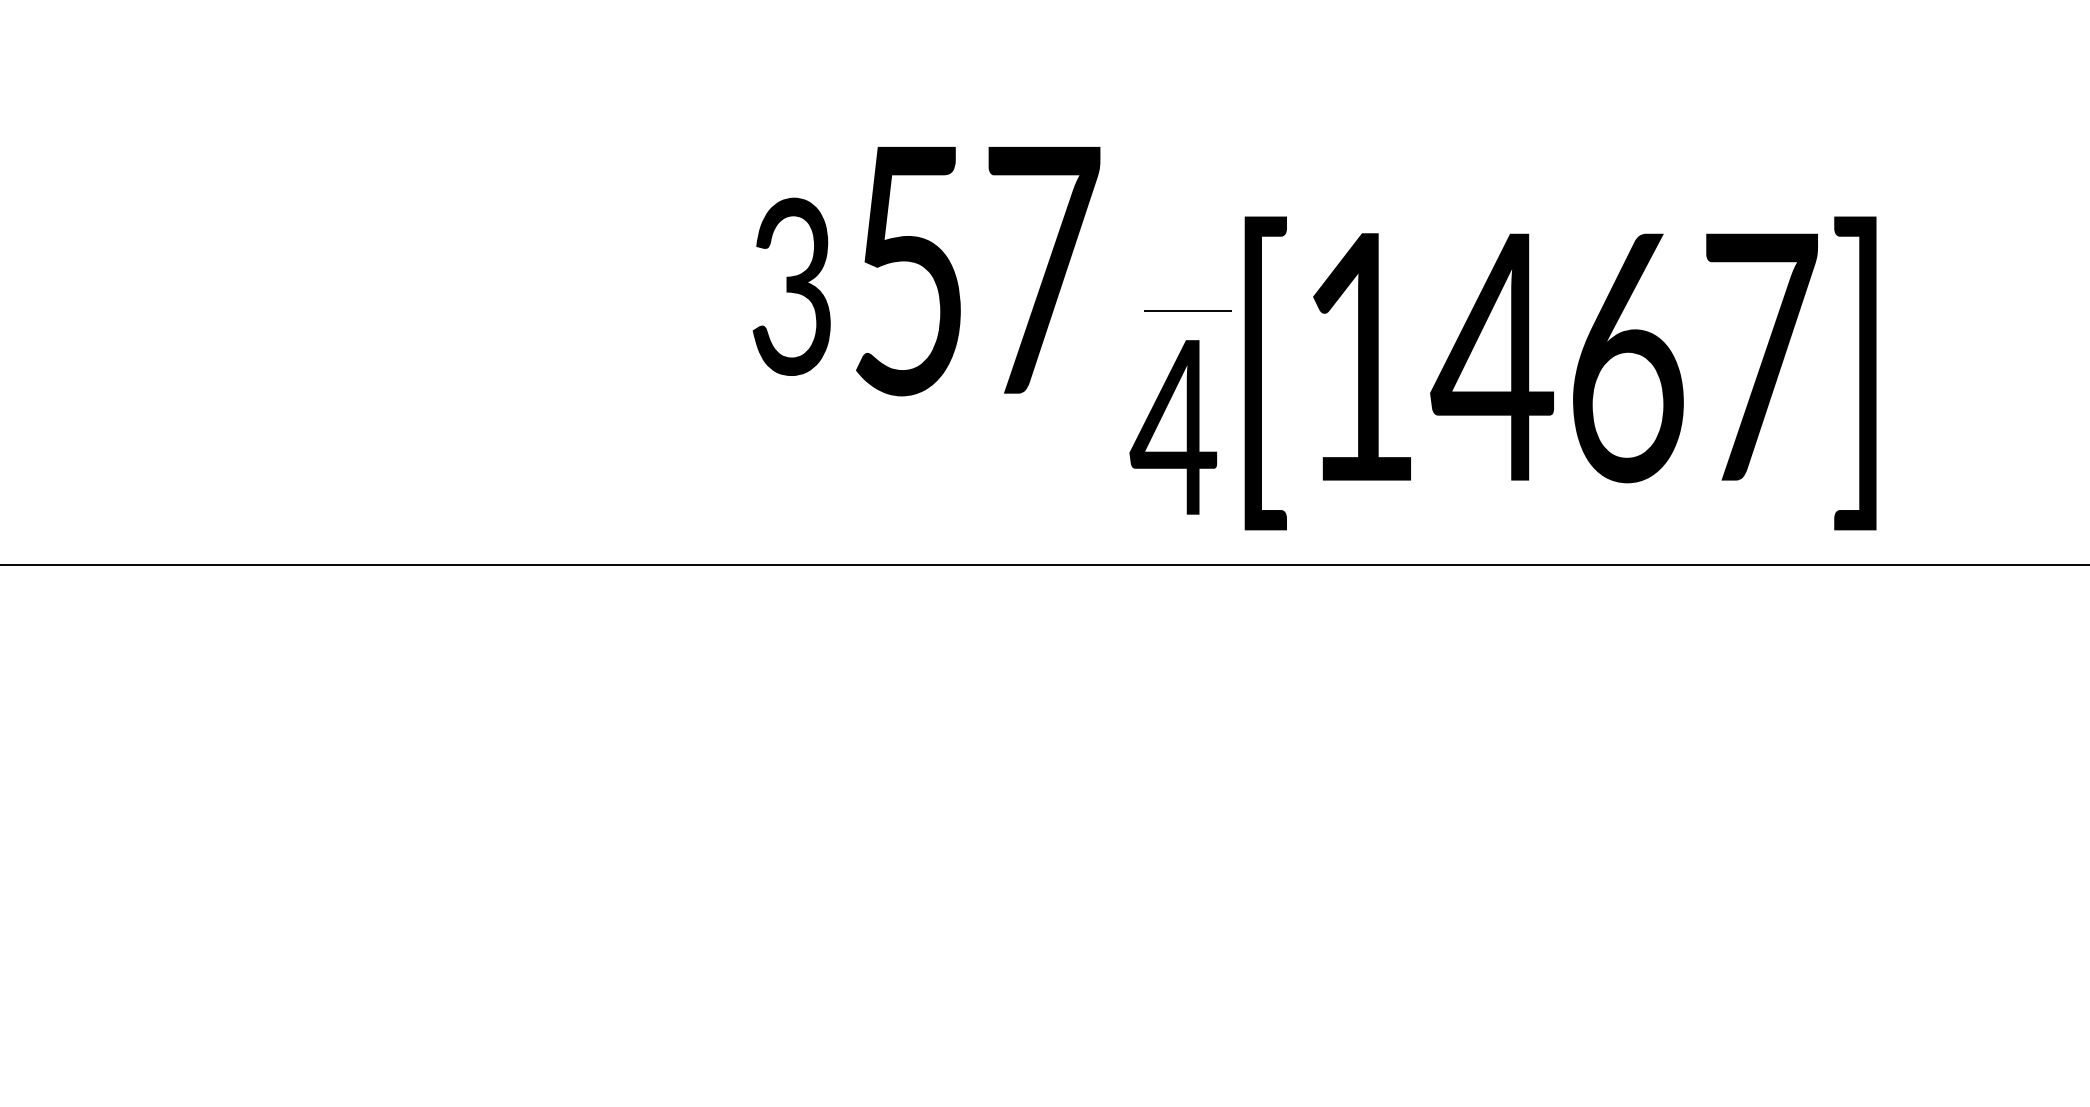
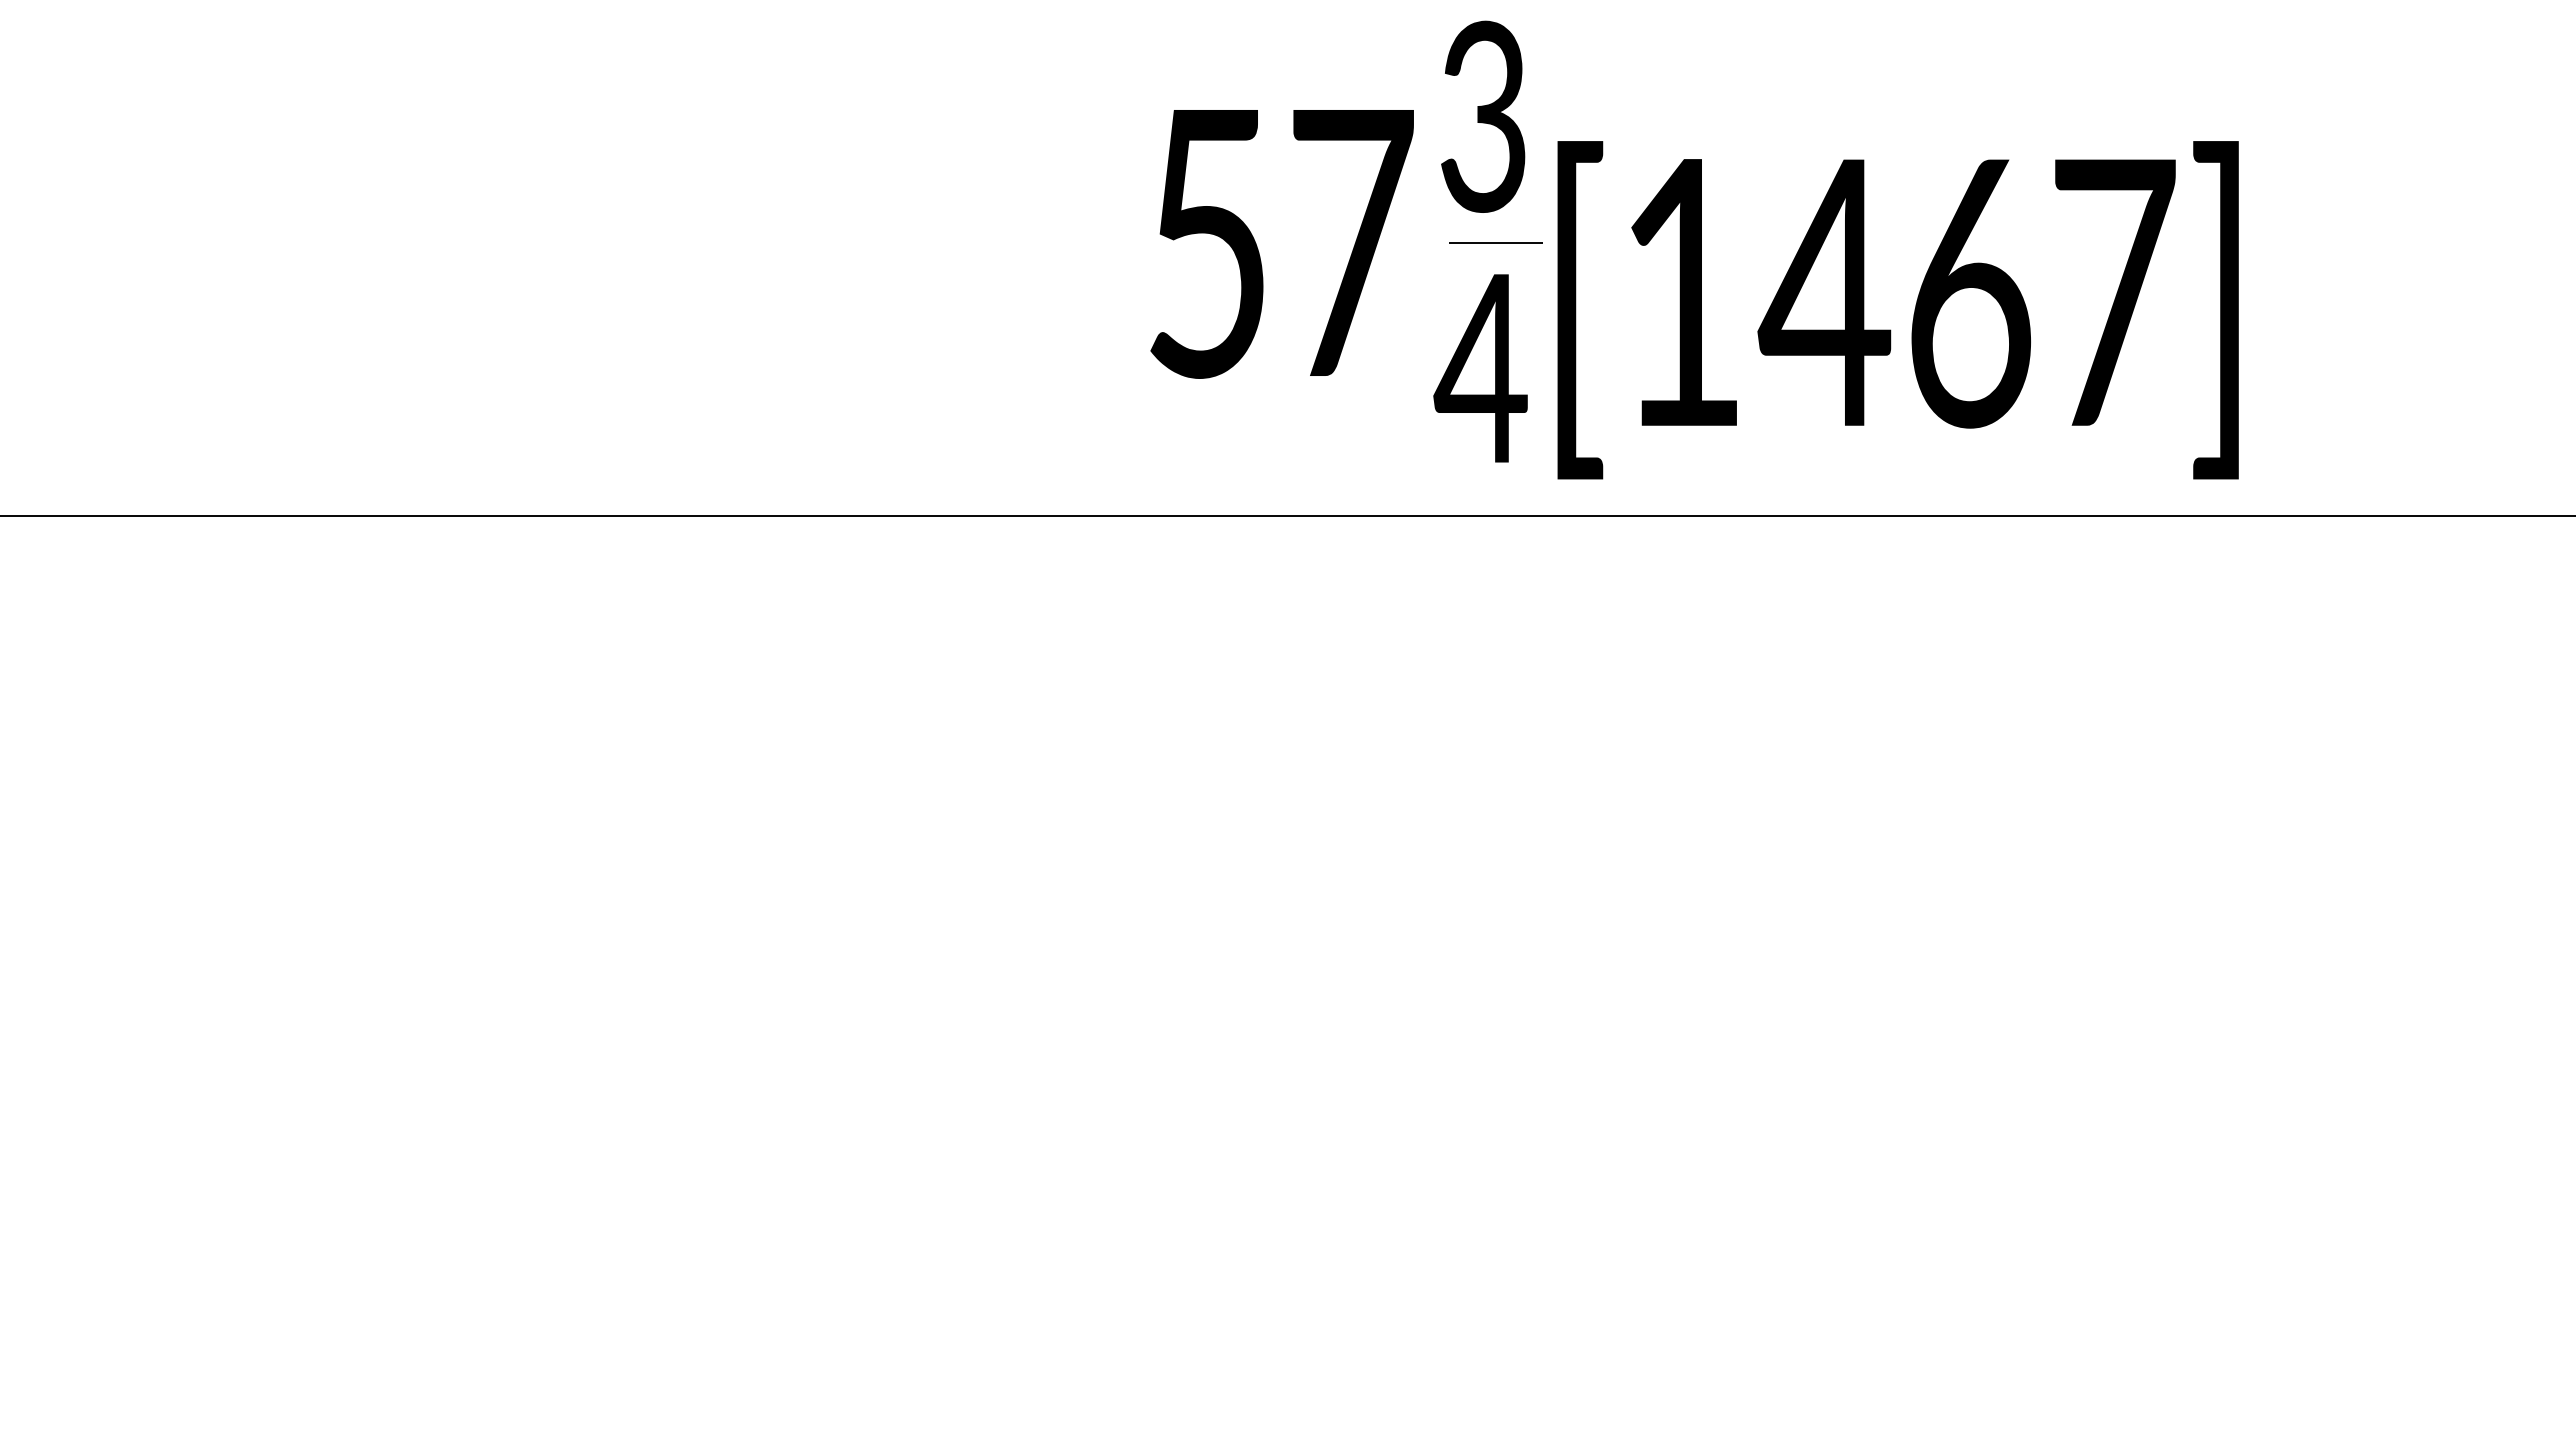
text: (977, 271) -> (1281, 244), moved
text: (792, 286) -> (1483, 116), moved

